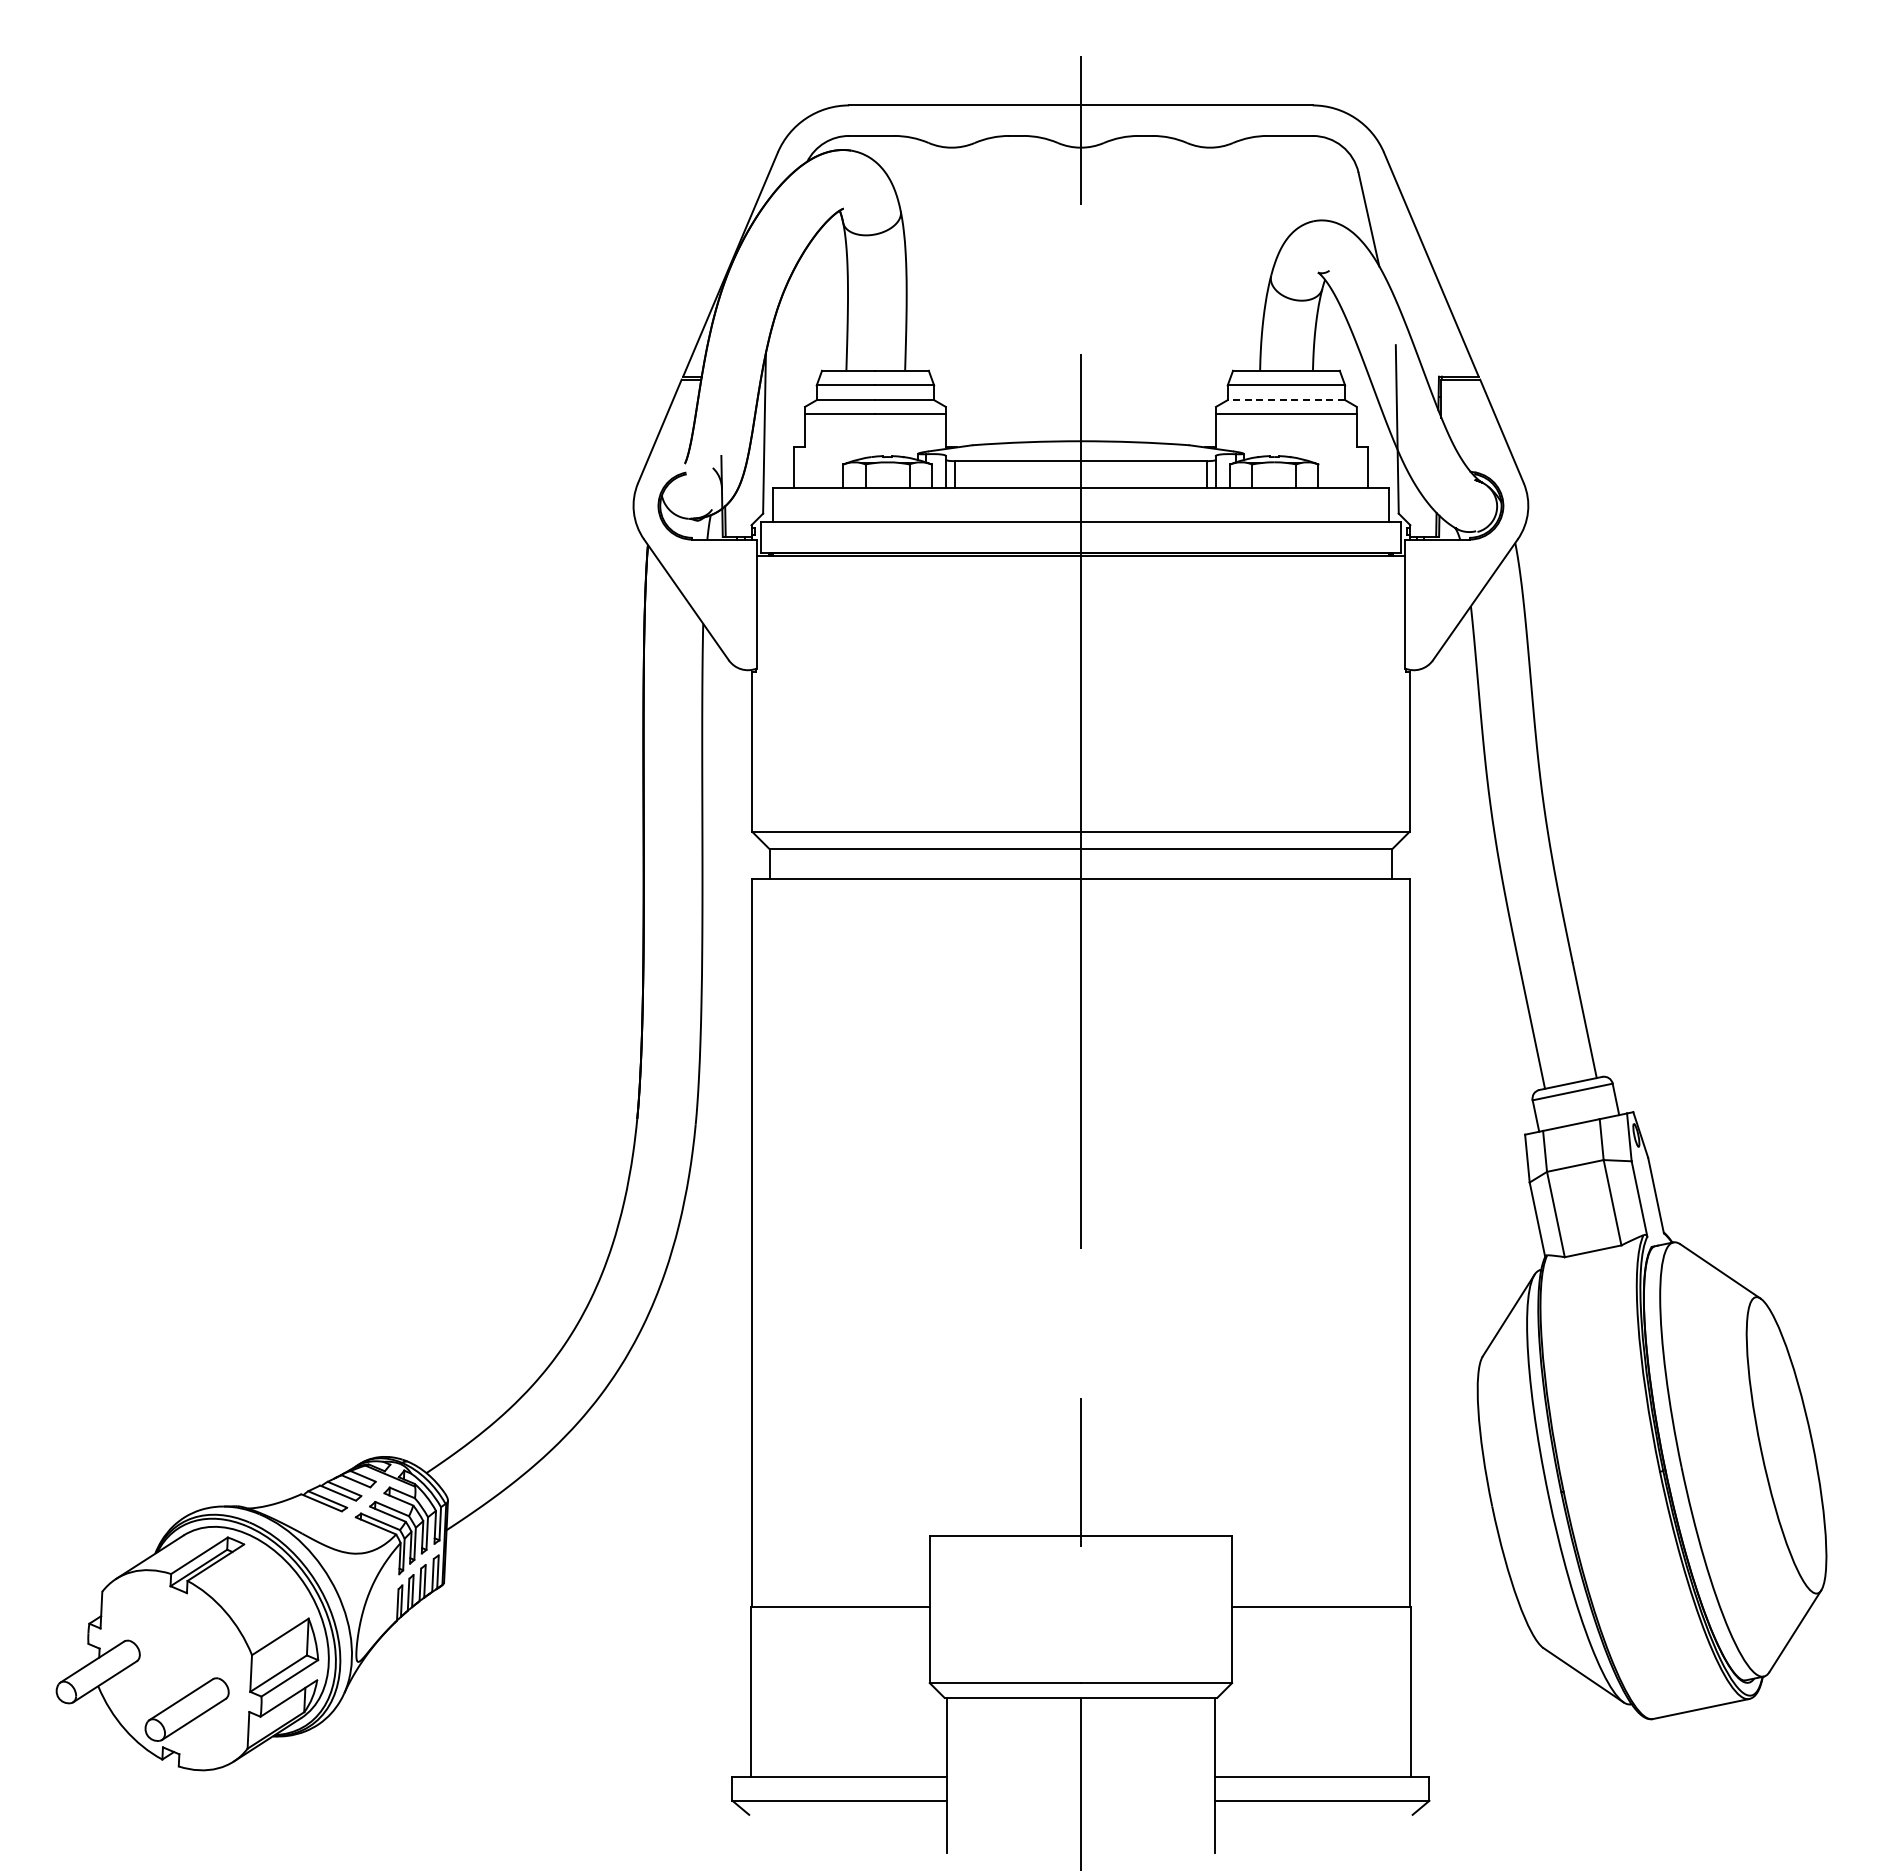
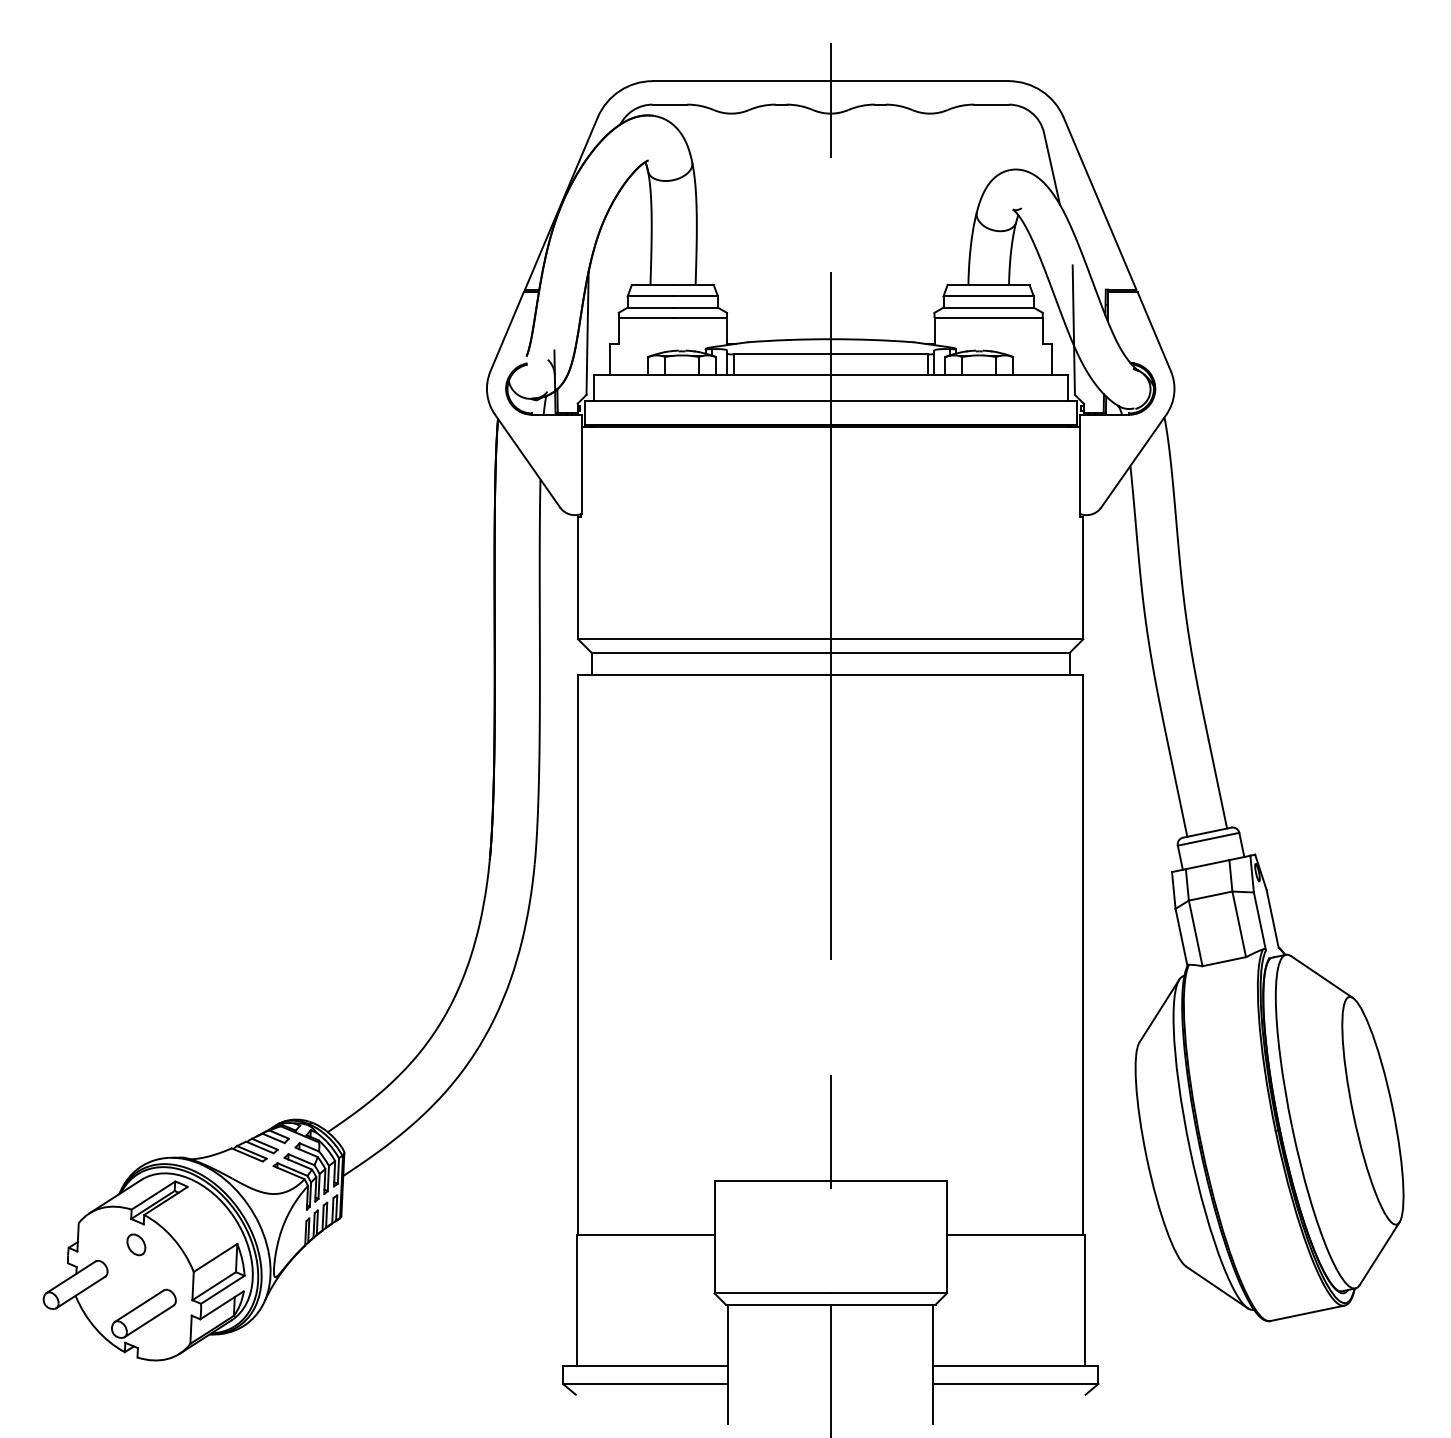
line: (1286, 400) -> (988, 307), dashed -> solid
part: (176, 1619) -> (135, 1244), added

